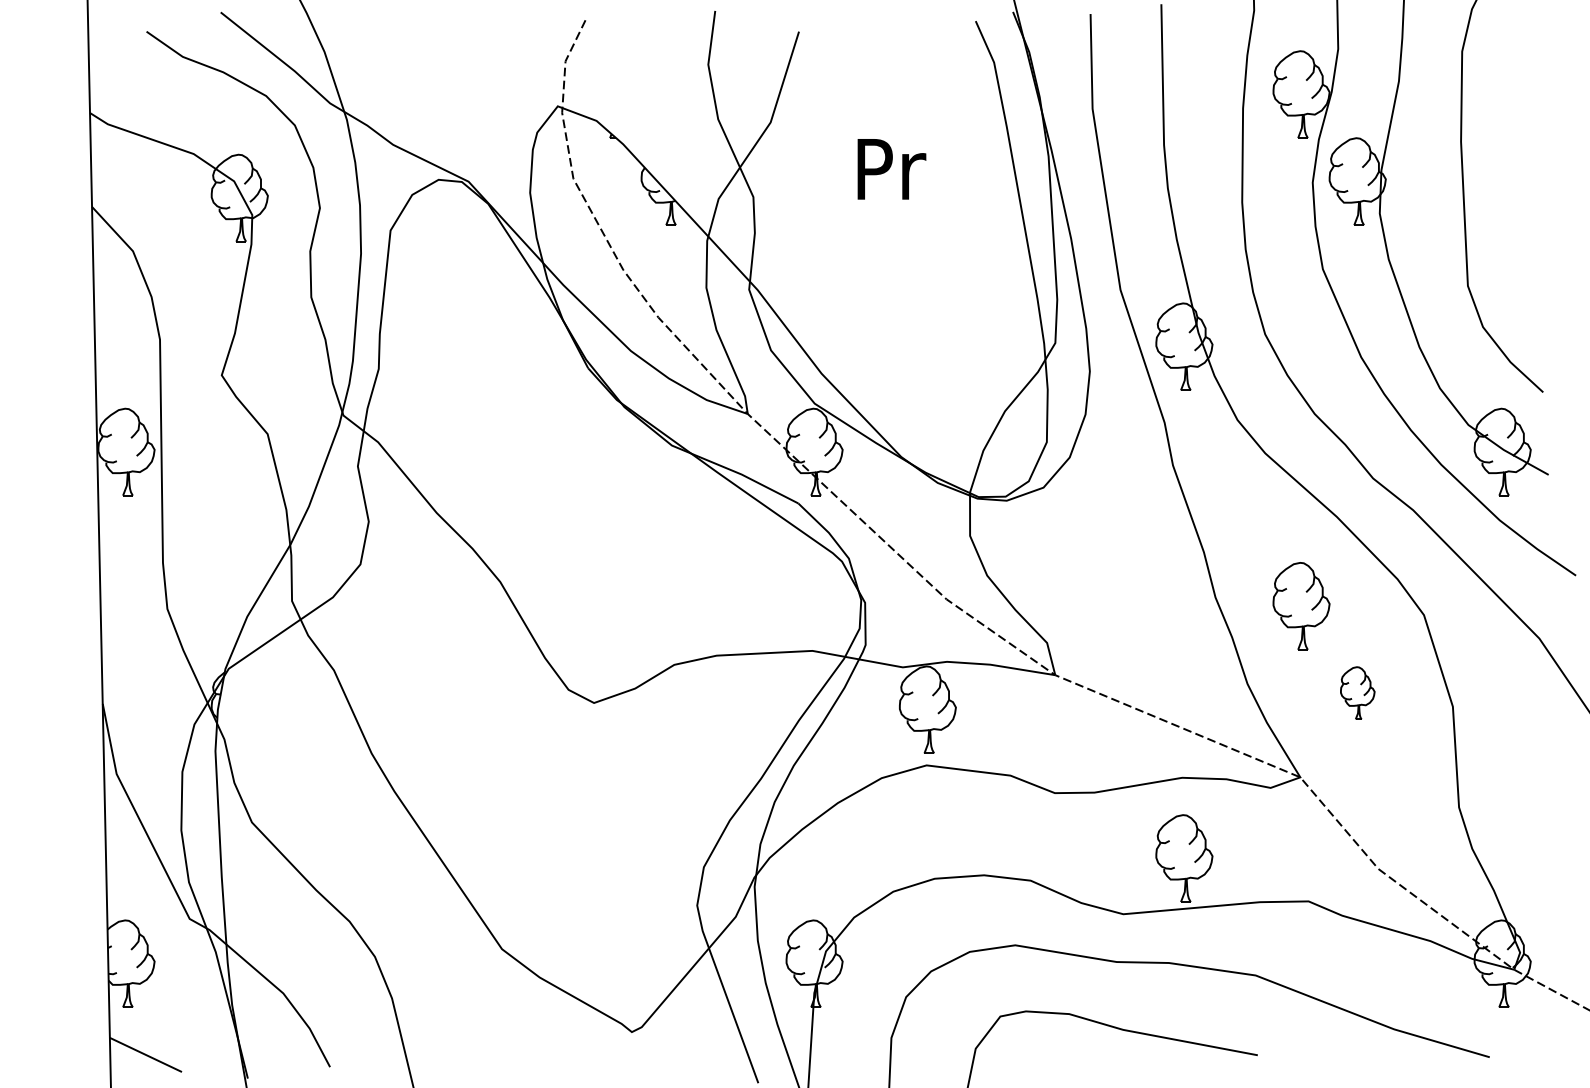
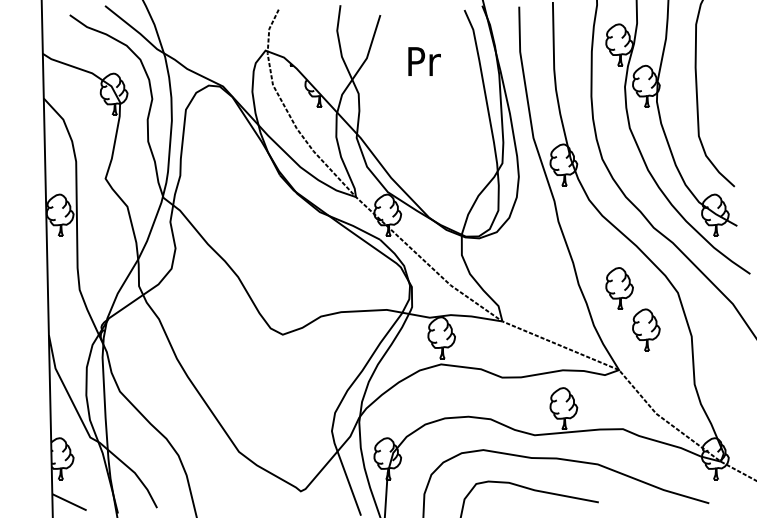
text: (891, 169) -> (424, 61), moved
part: (1357, 692) -> (646, 329), size x1.67

